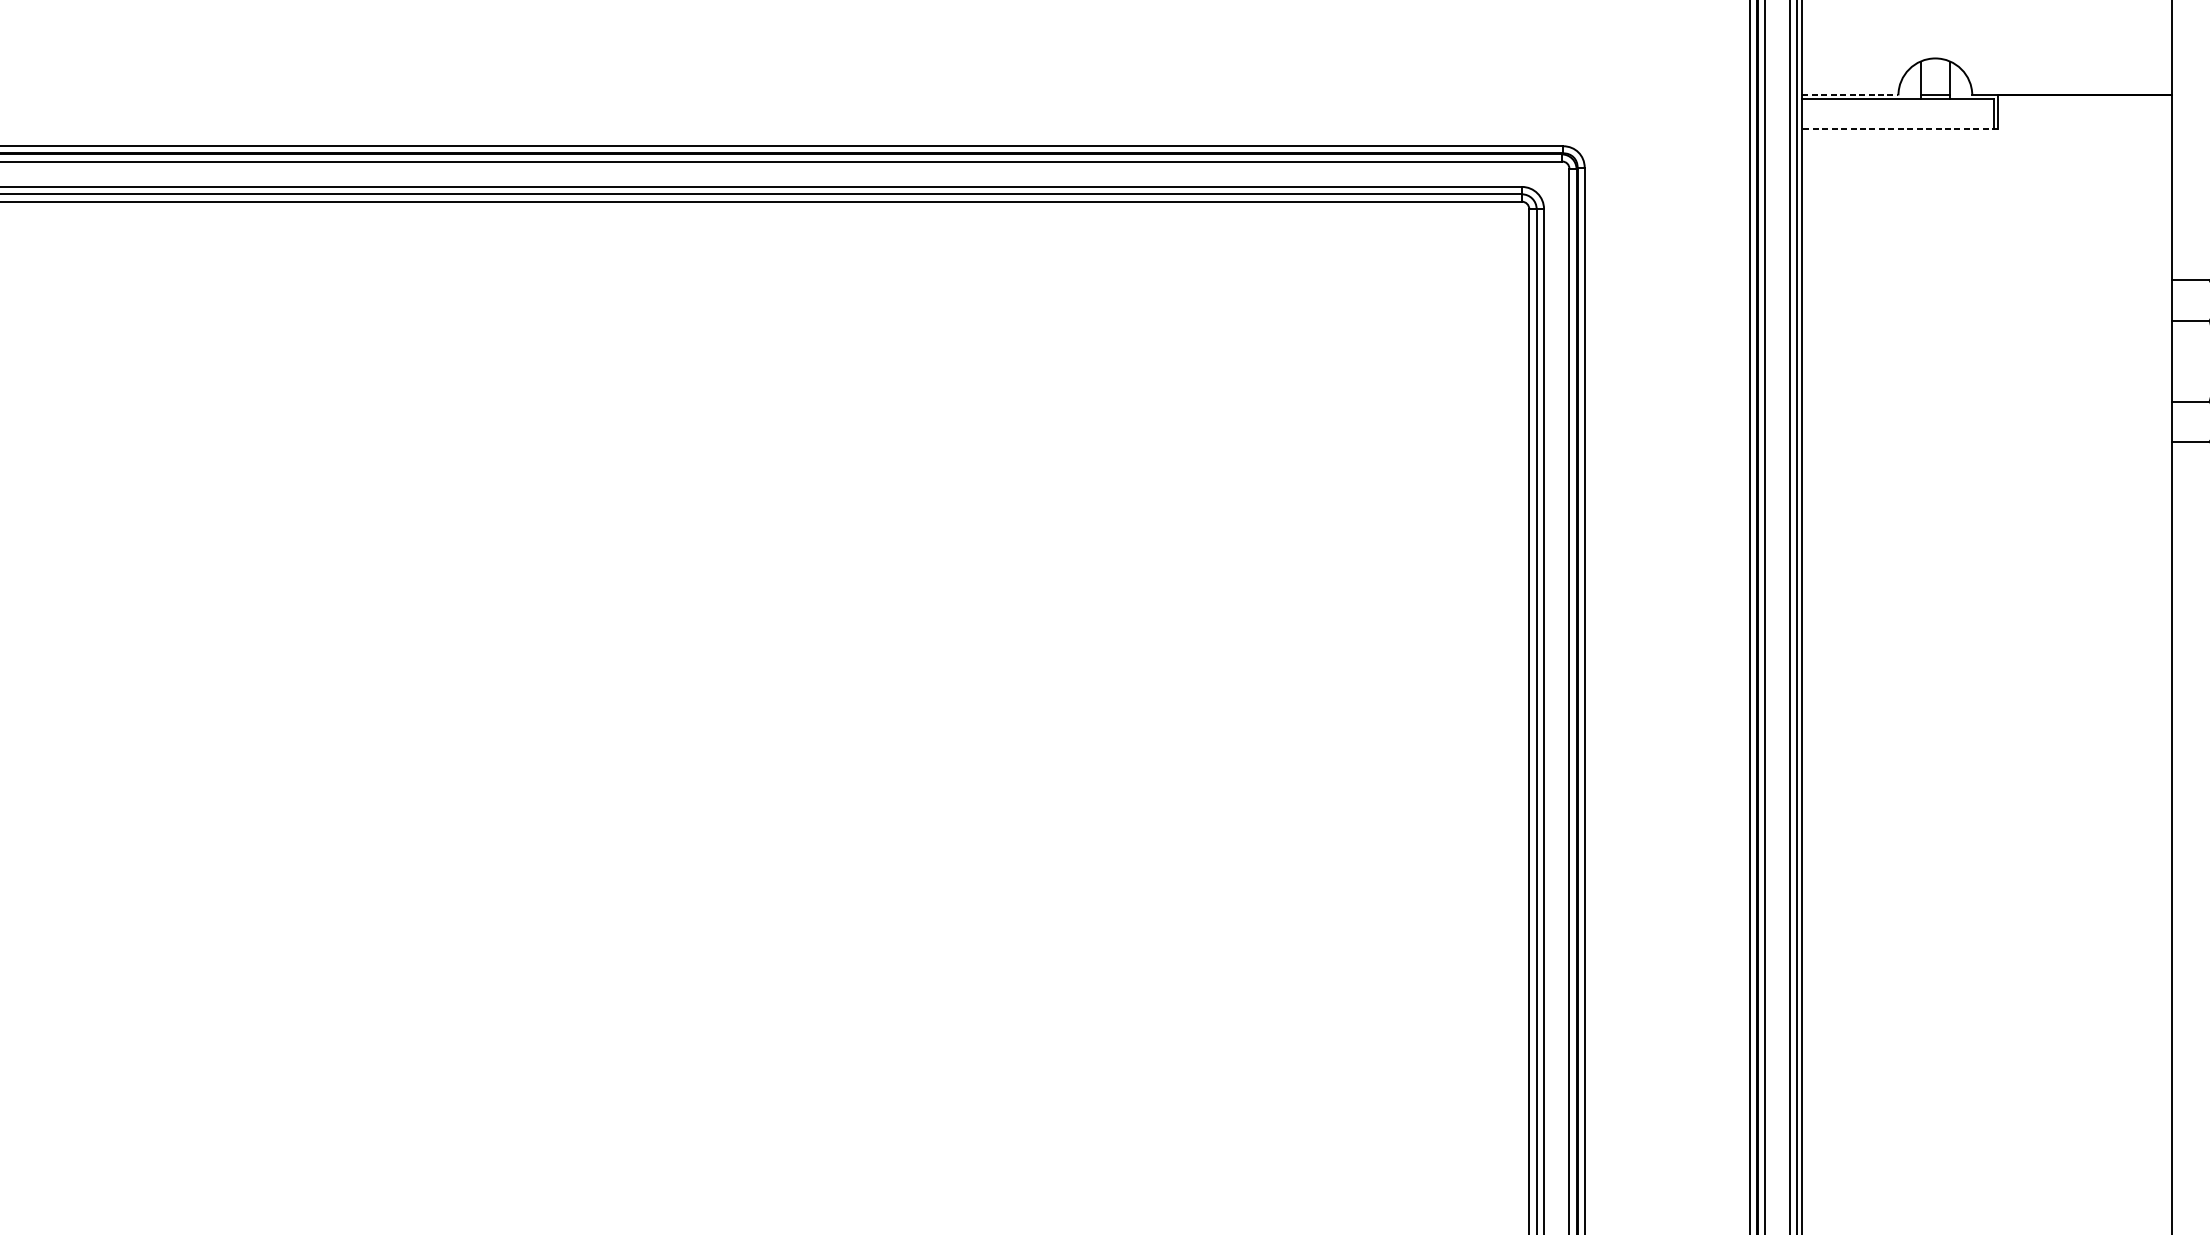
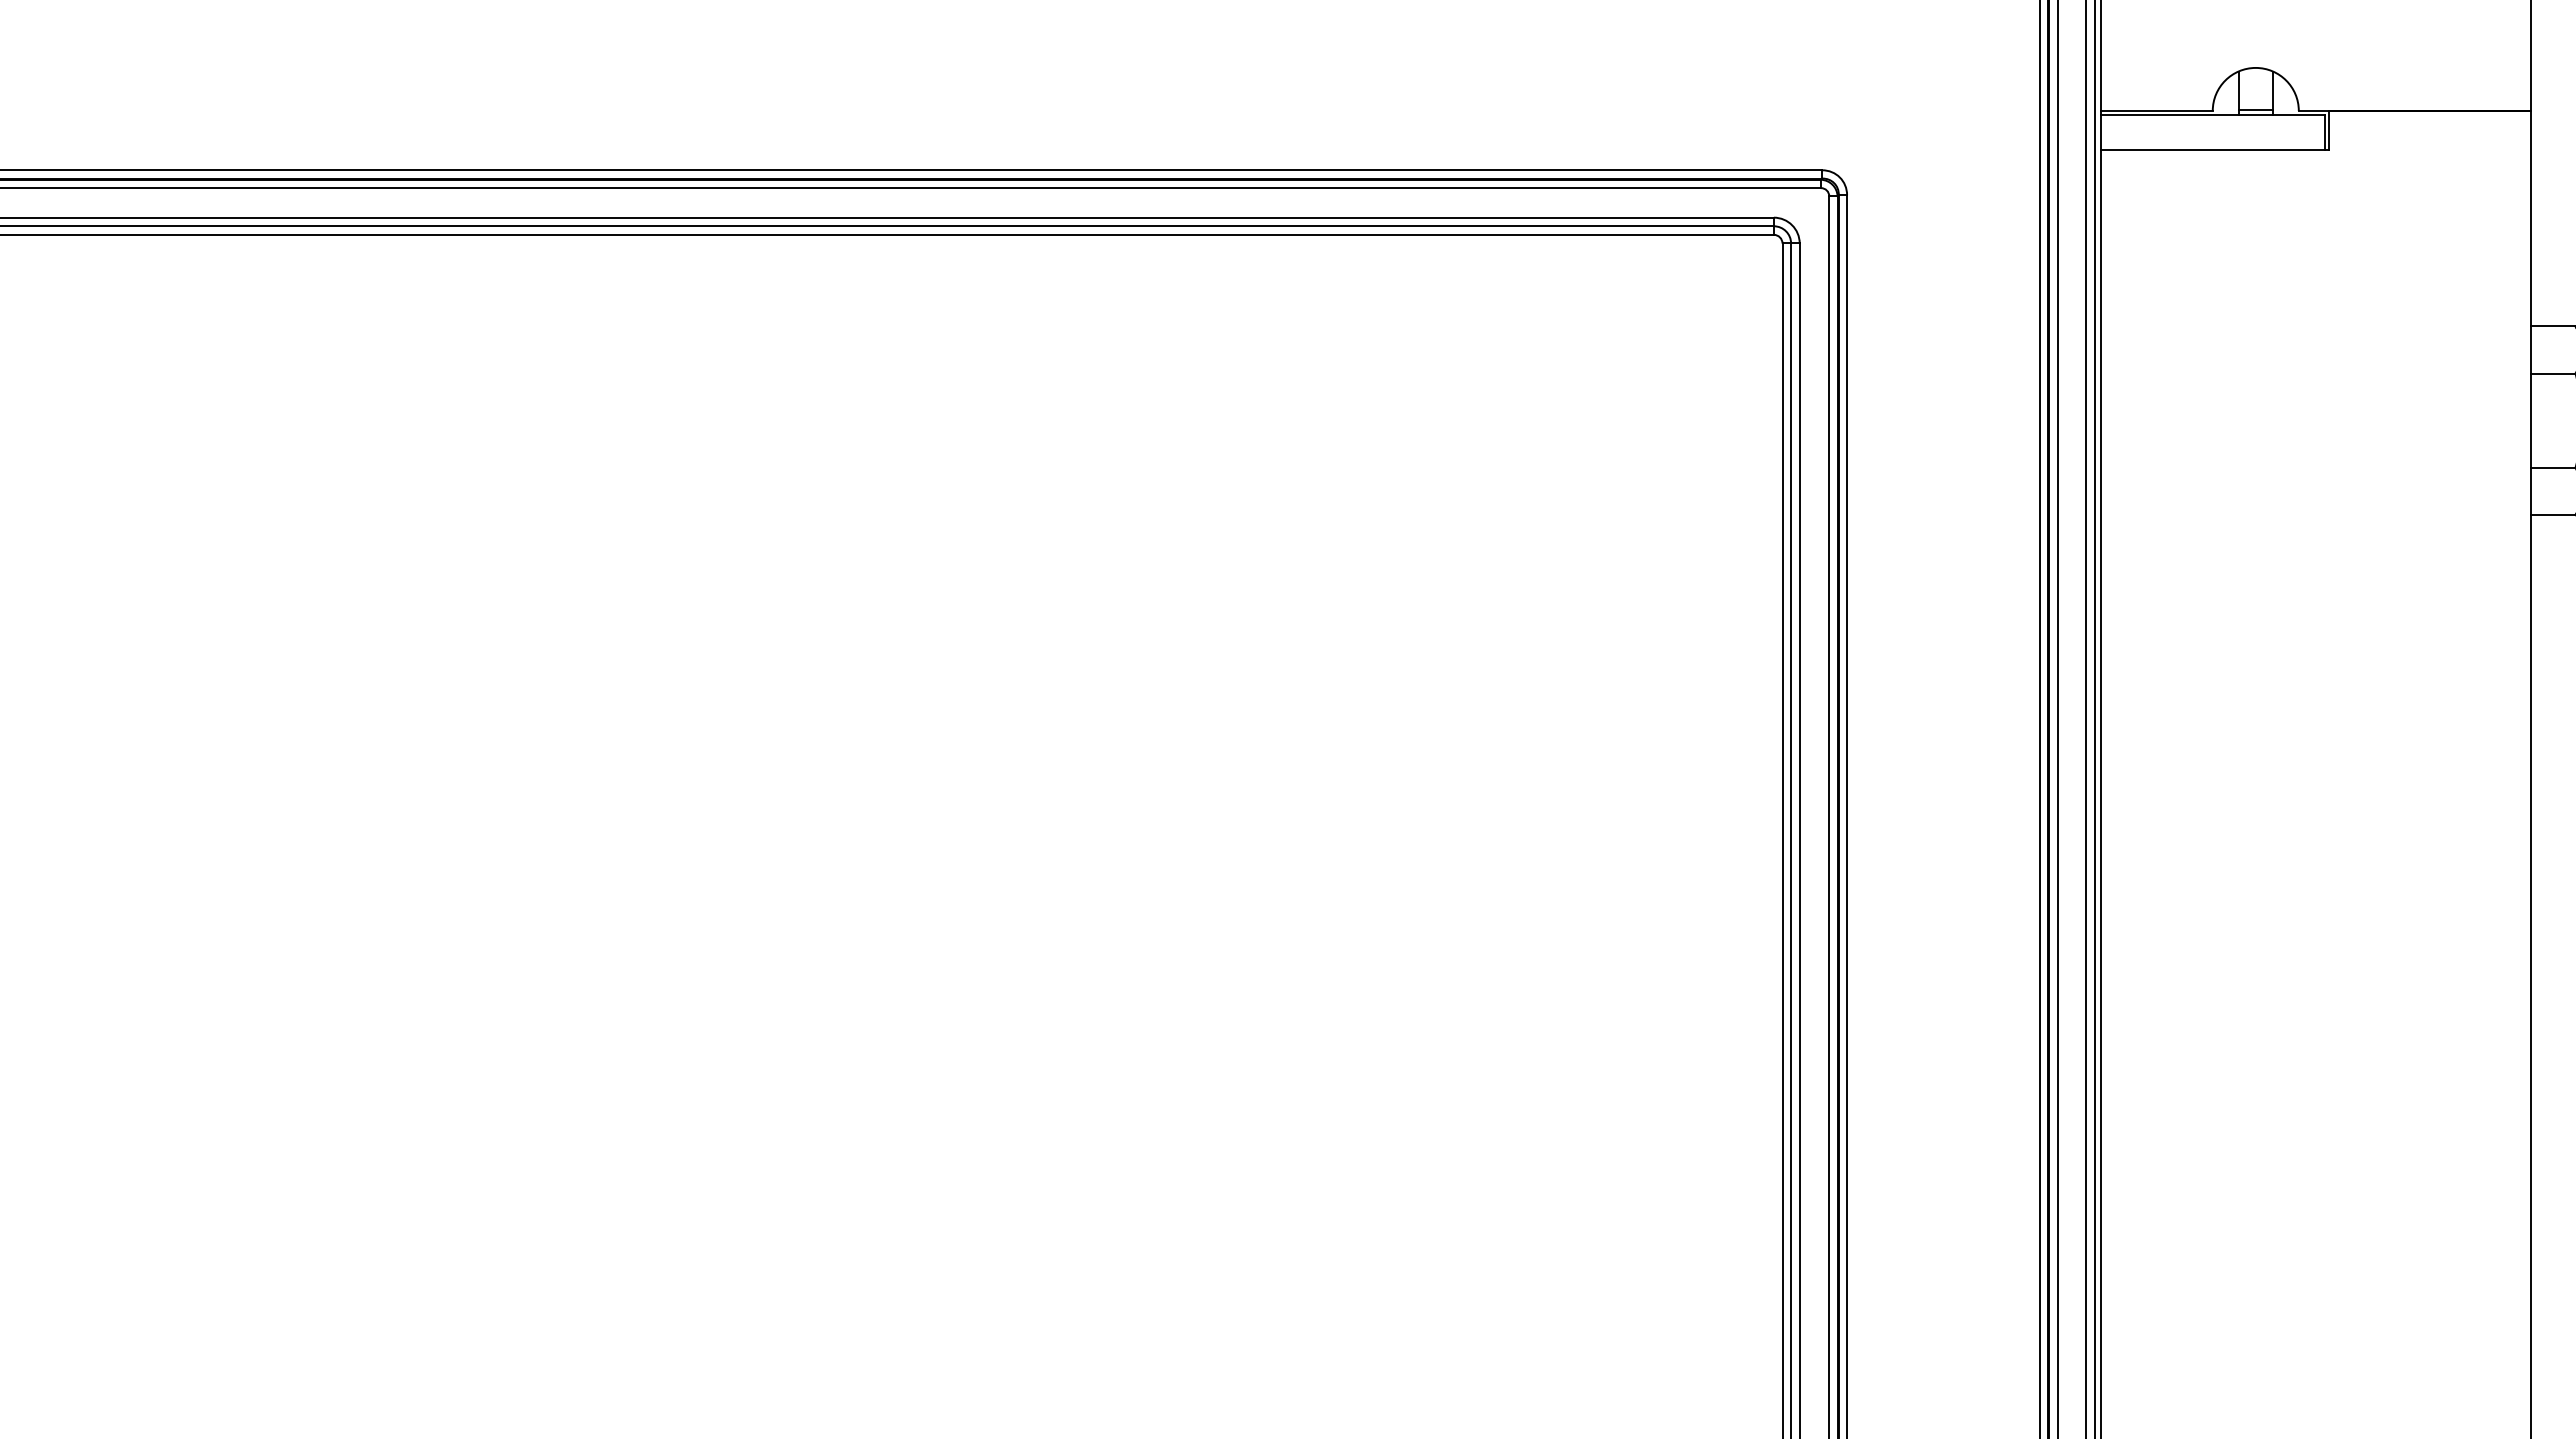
line: (1850, 94) -> (2156, 110), dashed -> solid
line: (1899, 128) -> (2214, 149), dashed -> solid

